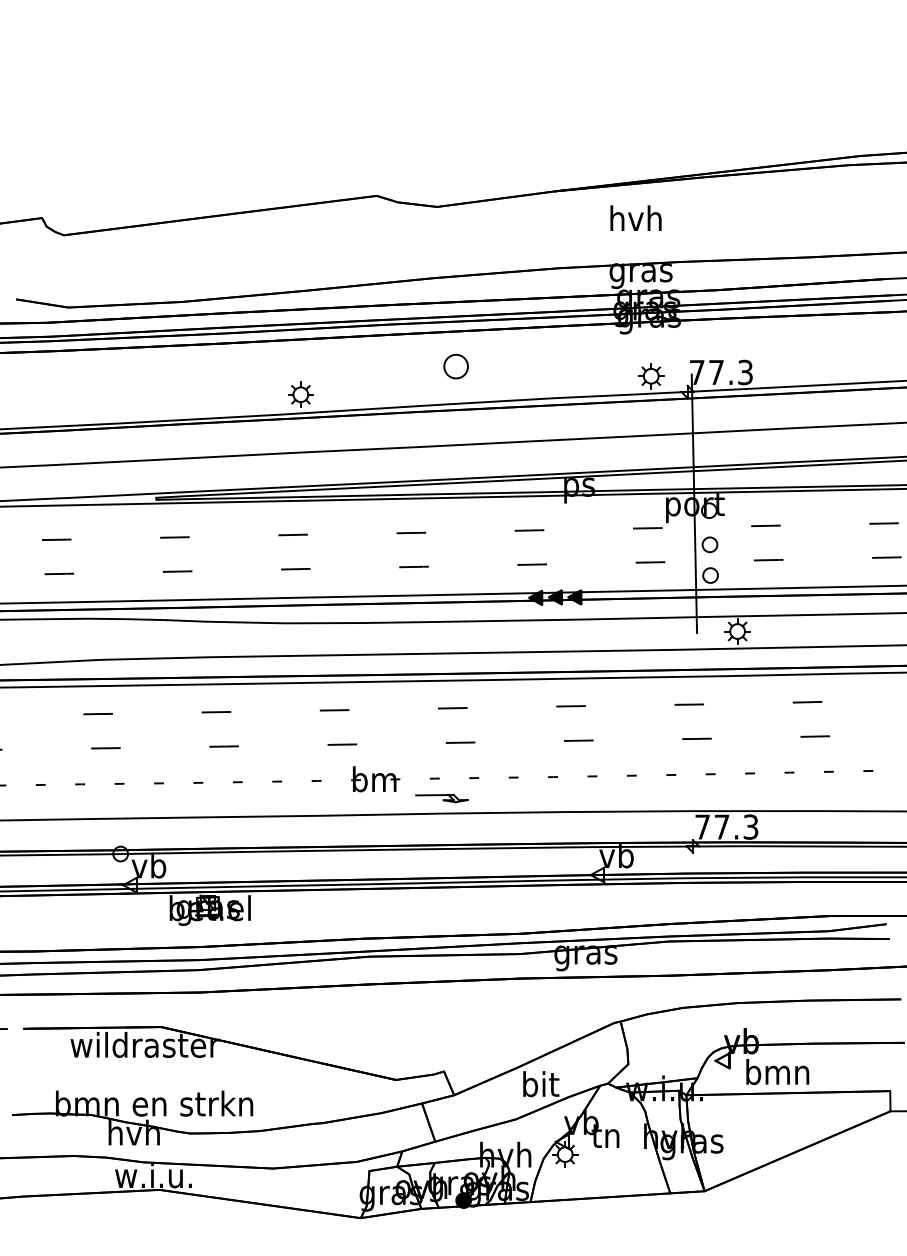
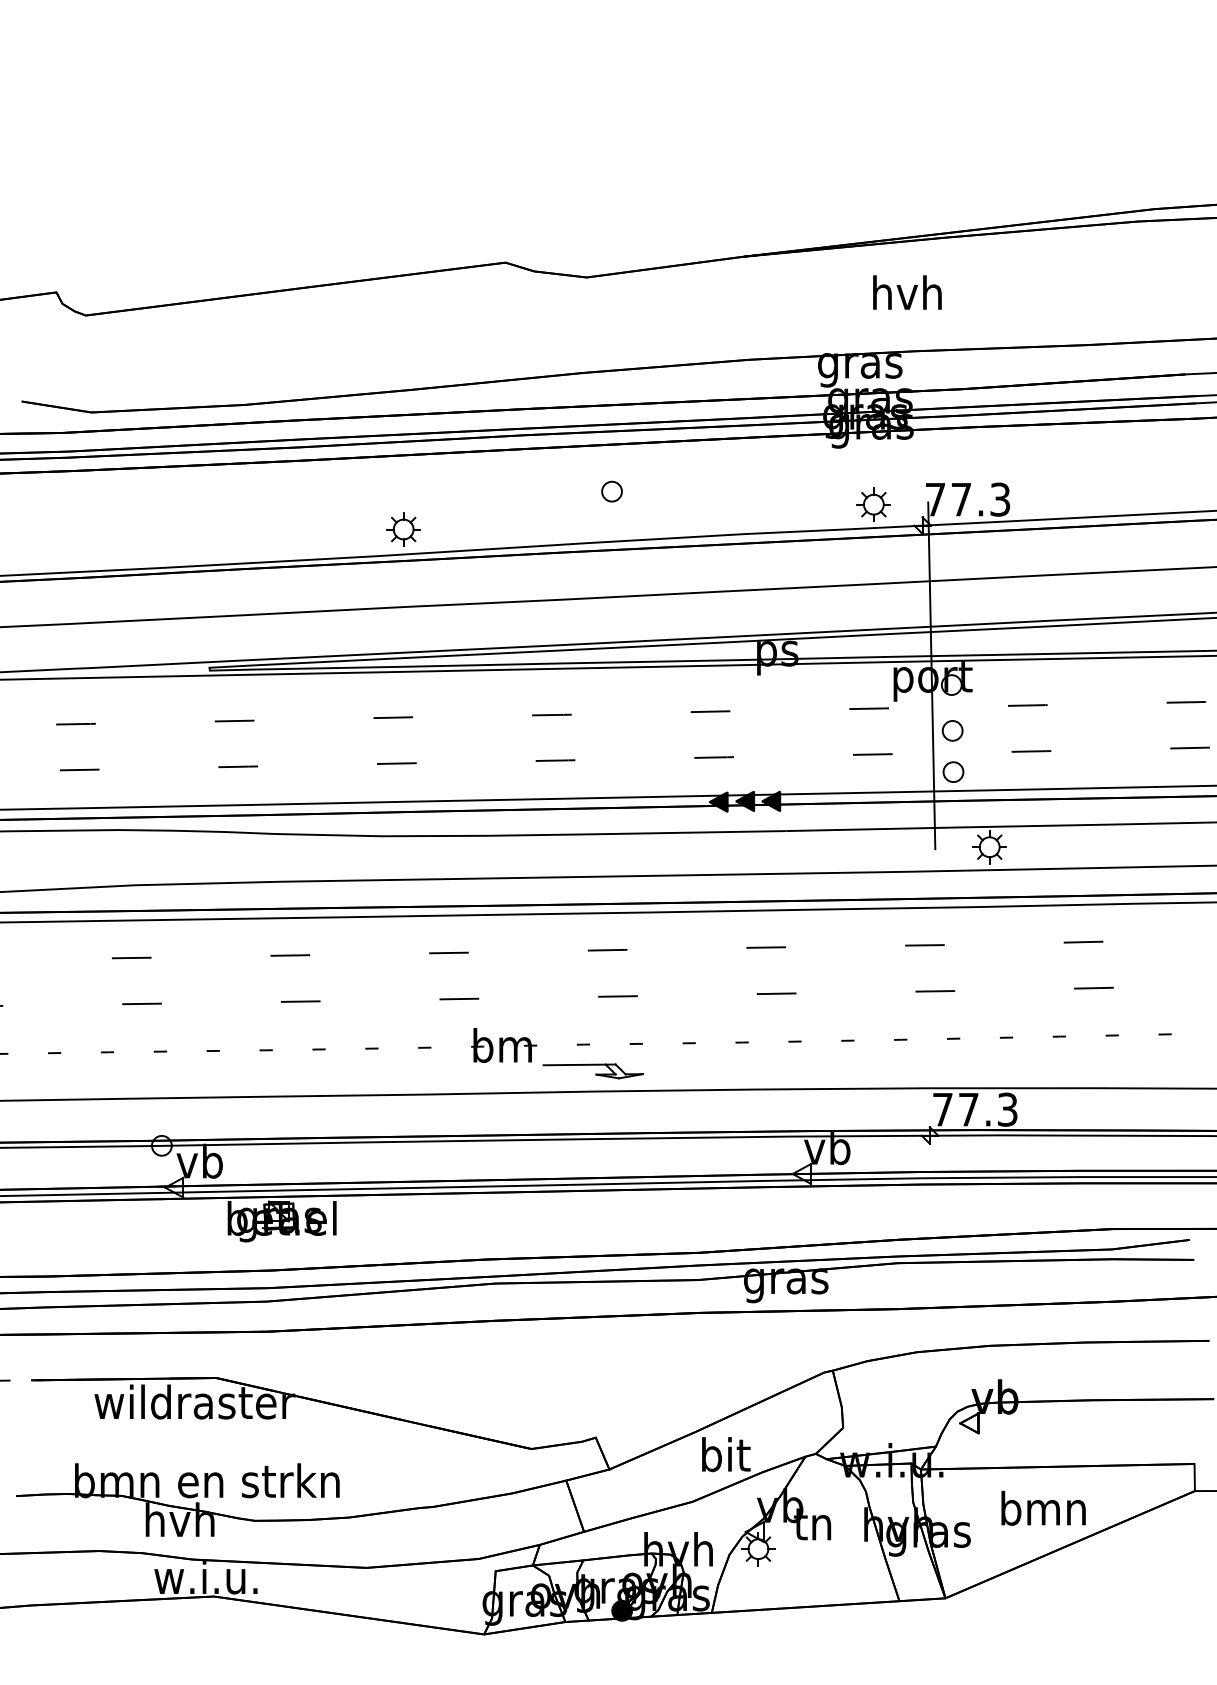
text: (636, 218) -> (907, 292), moved
part: (455, 366) -> (611, 491), size x0.62
part: (441, 798) -> (592, 1071), size x1.43
text: (777, 1071) -> (1043, 1507), moved

